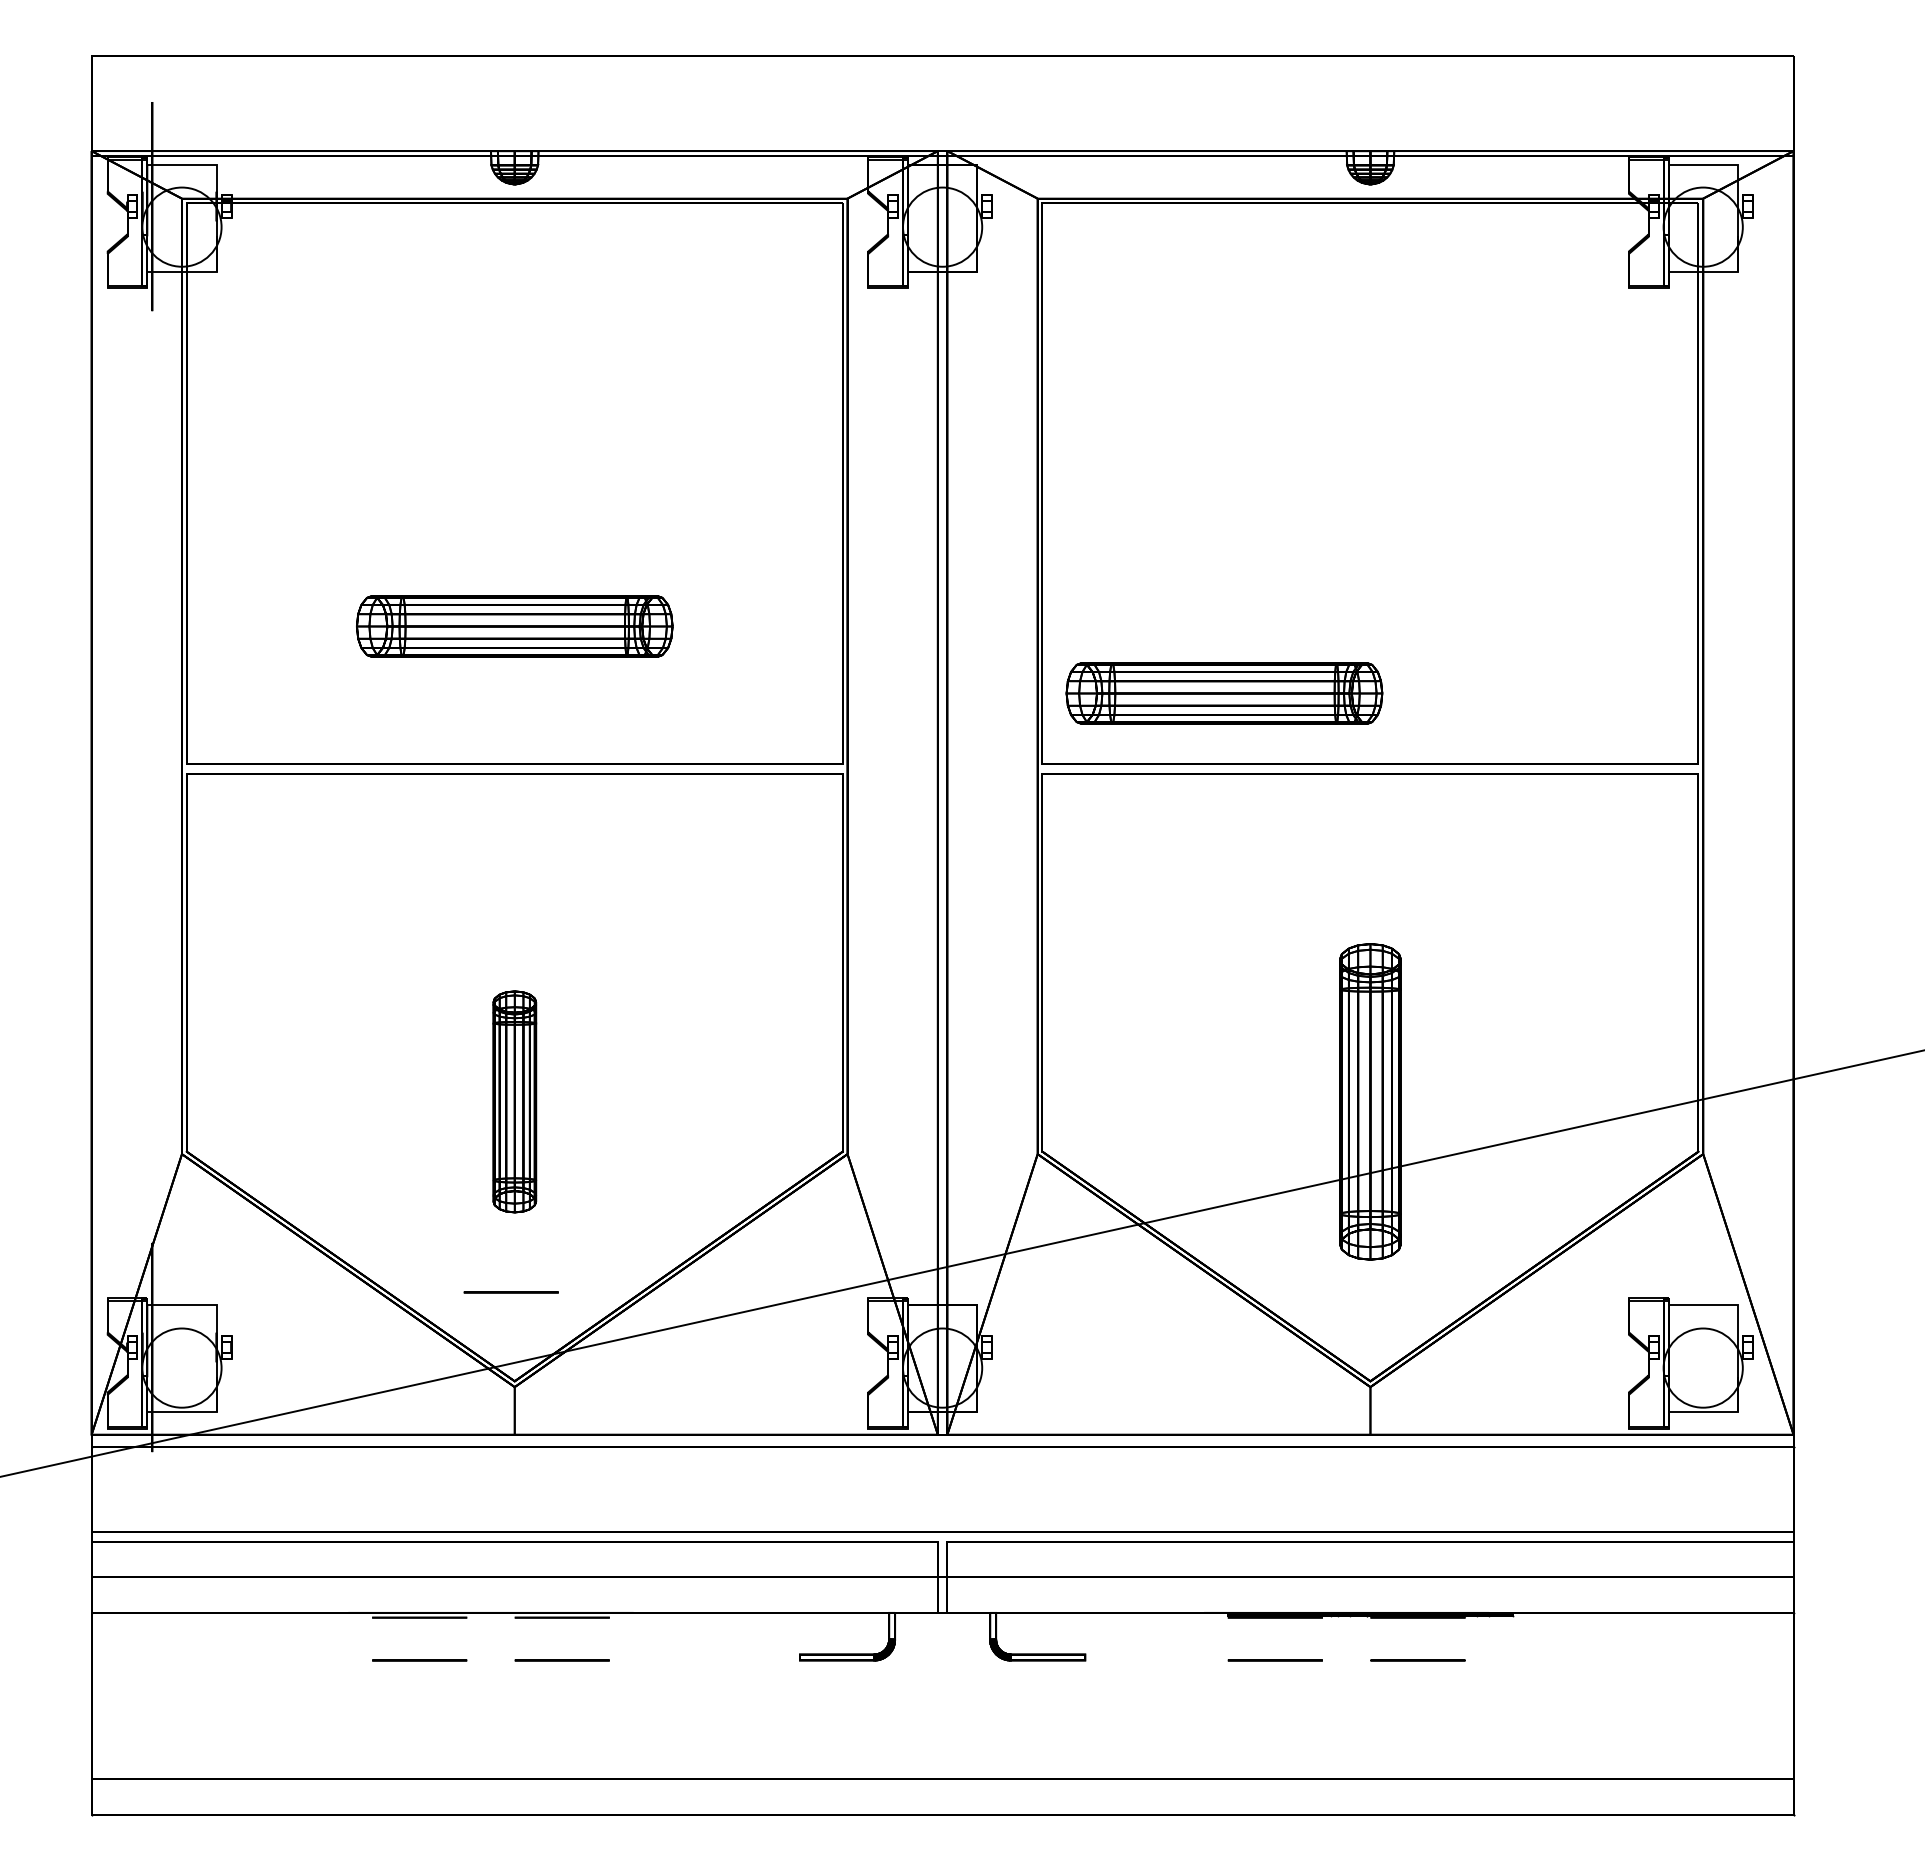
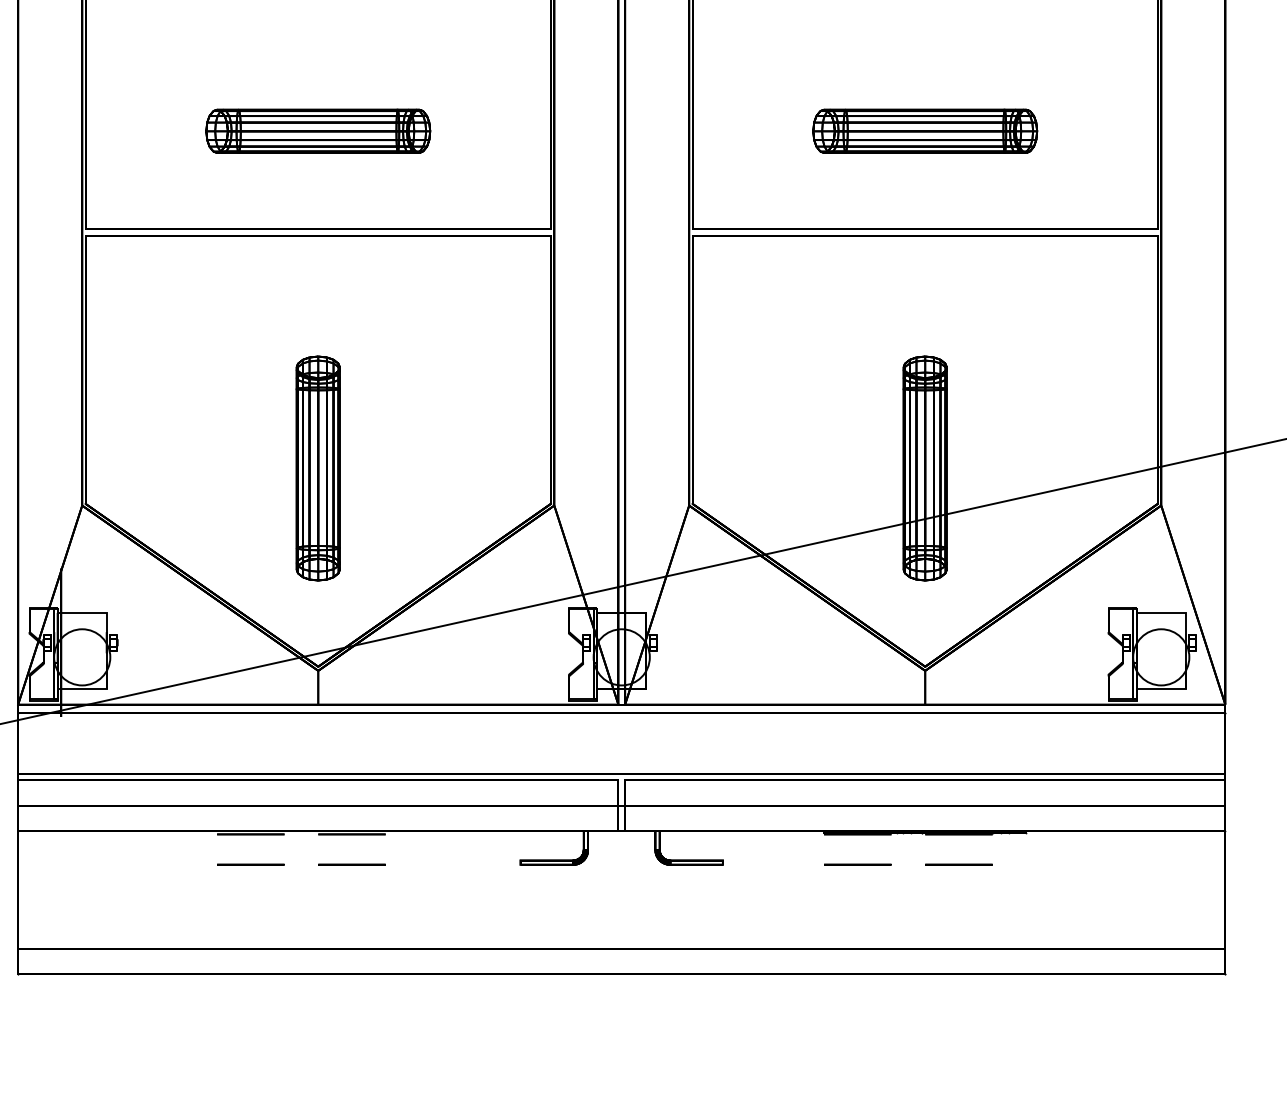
part: (1224, 693) -> (925, 131), moved
part: (514, 1101) -> (318, 468), size x1.43
circle: (510, 1292) -> (315, 603), removed

